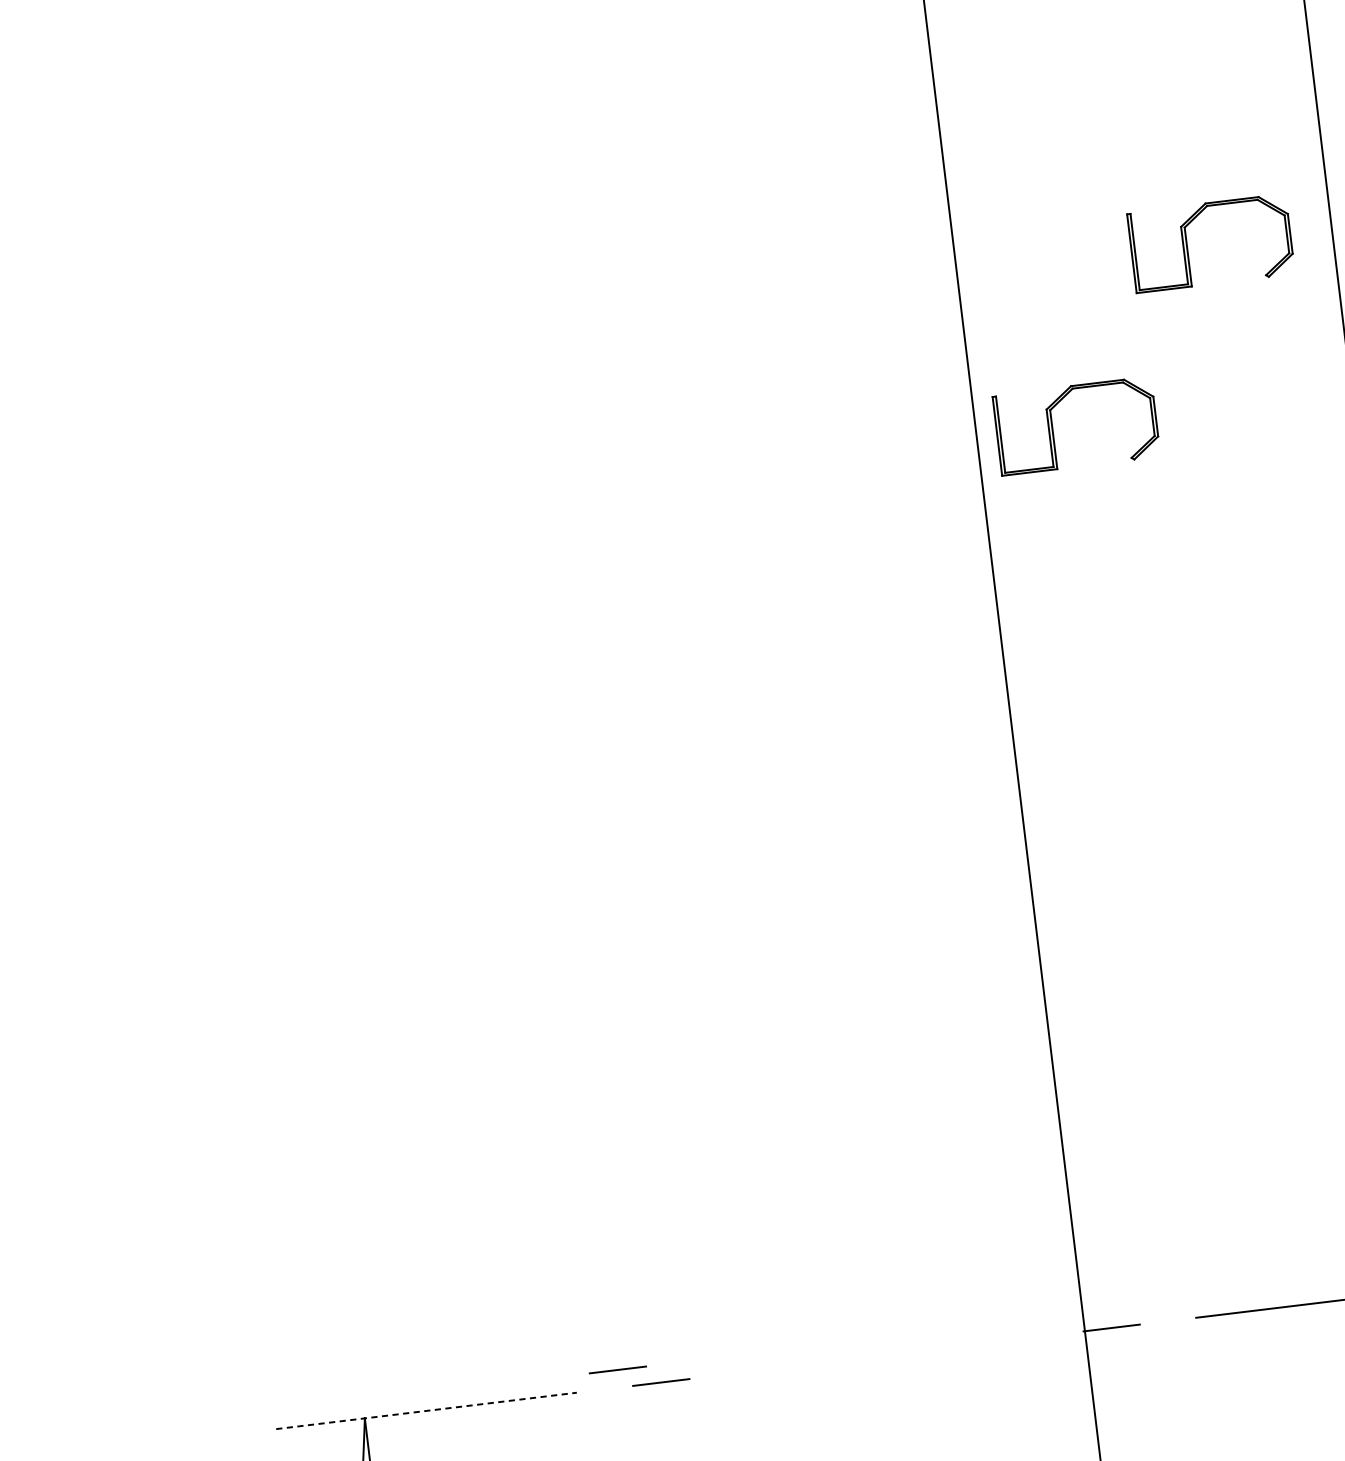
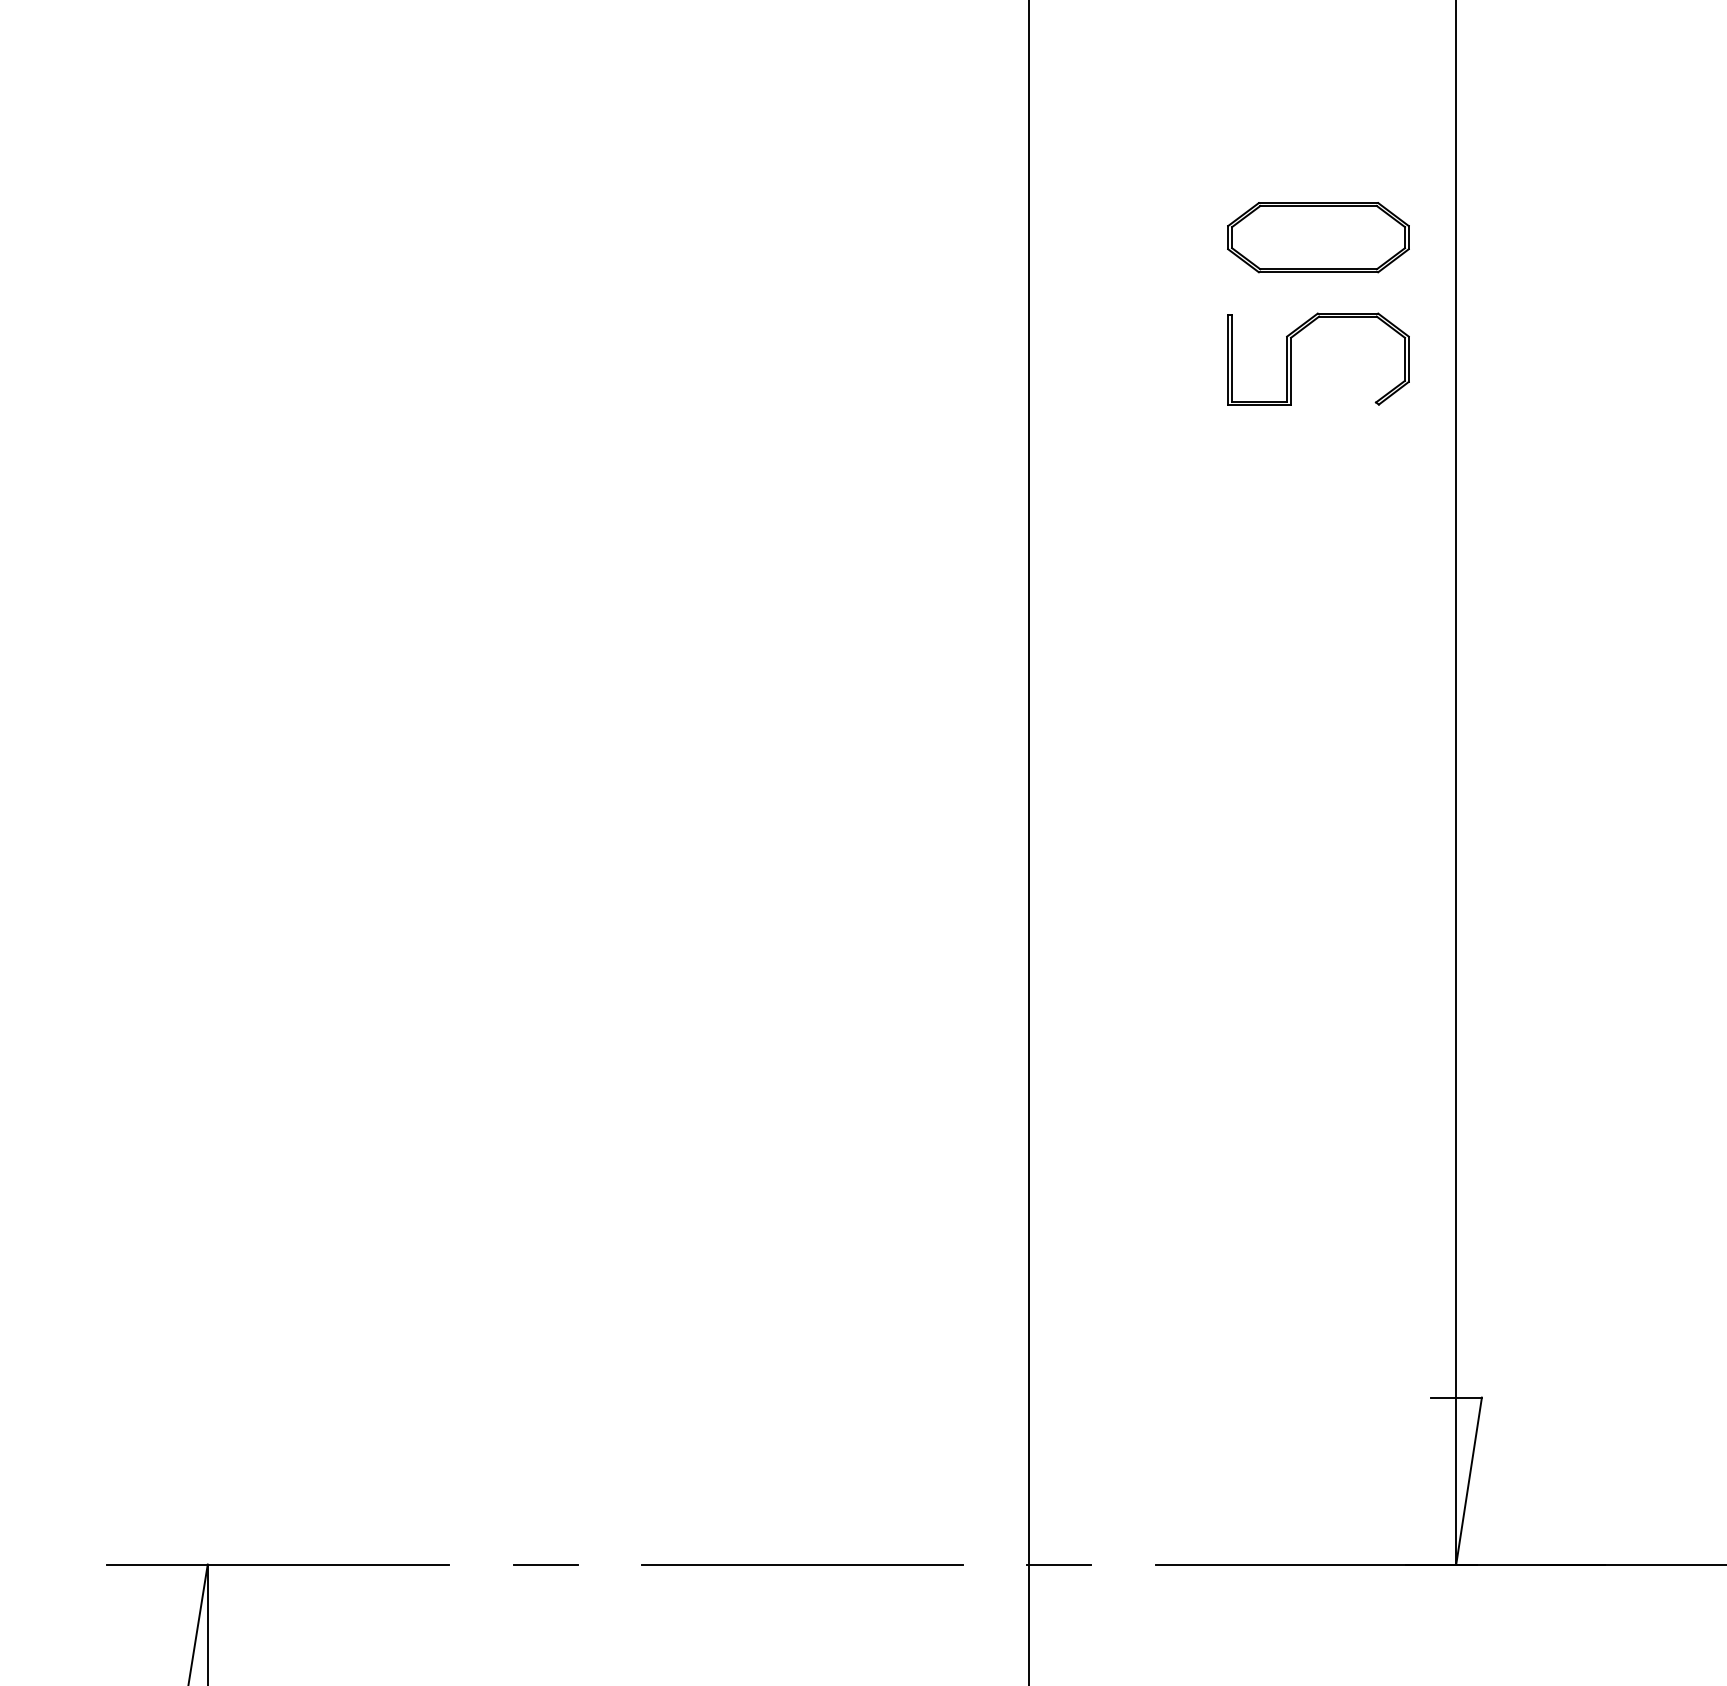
part: (1198, 136) -> (1318, 237), added
part: (1052, 428) -> (1115, 545), removed
line: (886, 1355) -> (802, 1564), added
line: (617, 1369) -> (498, 1544), removed
line: (426, 1410) -> (278, 1564), dashed -> solid

